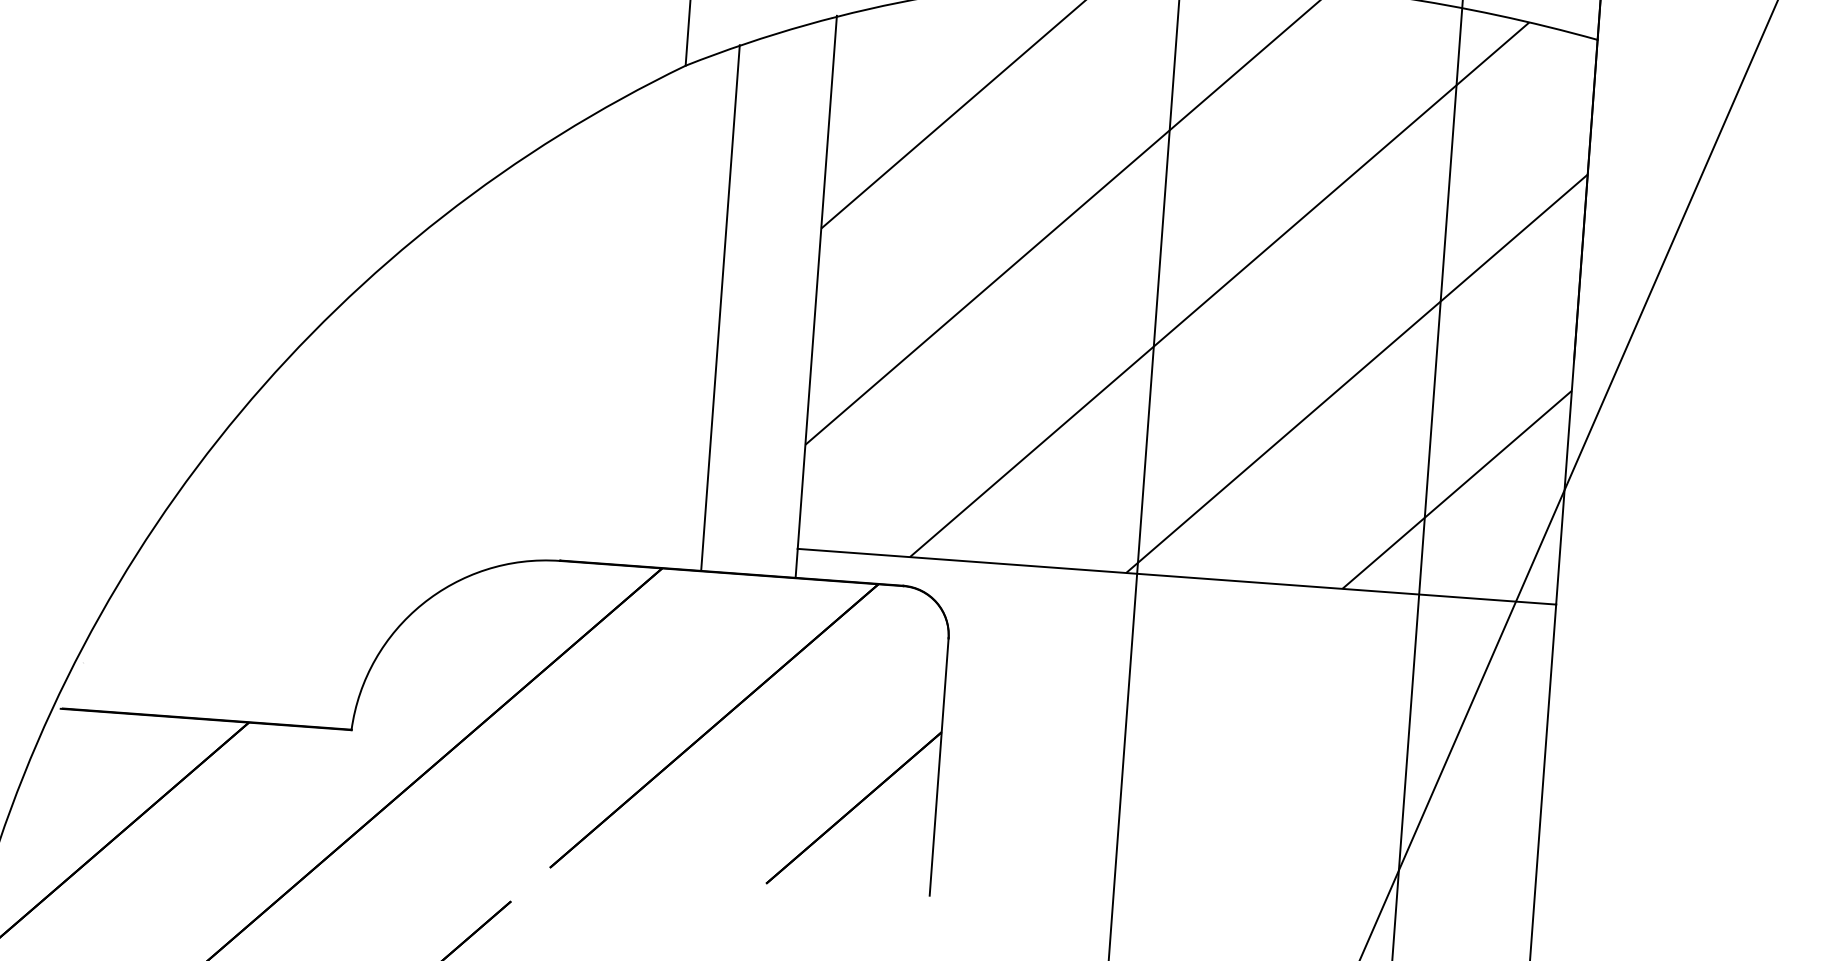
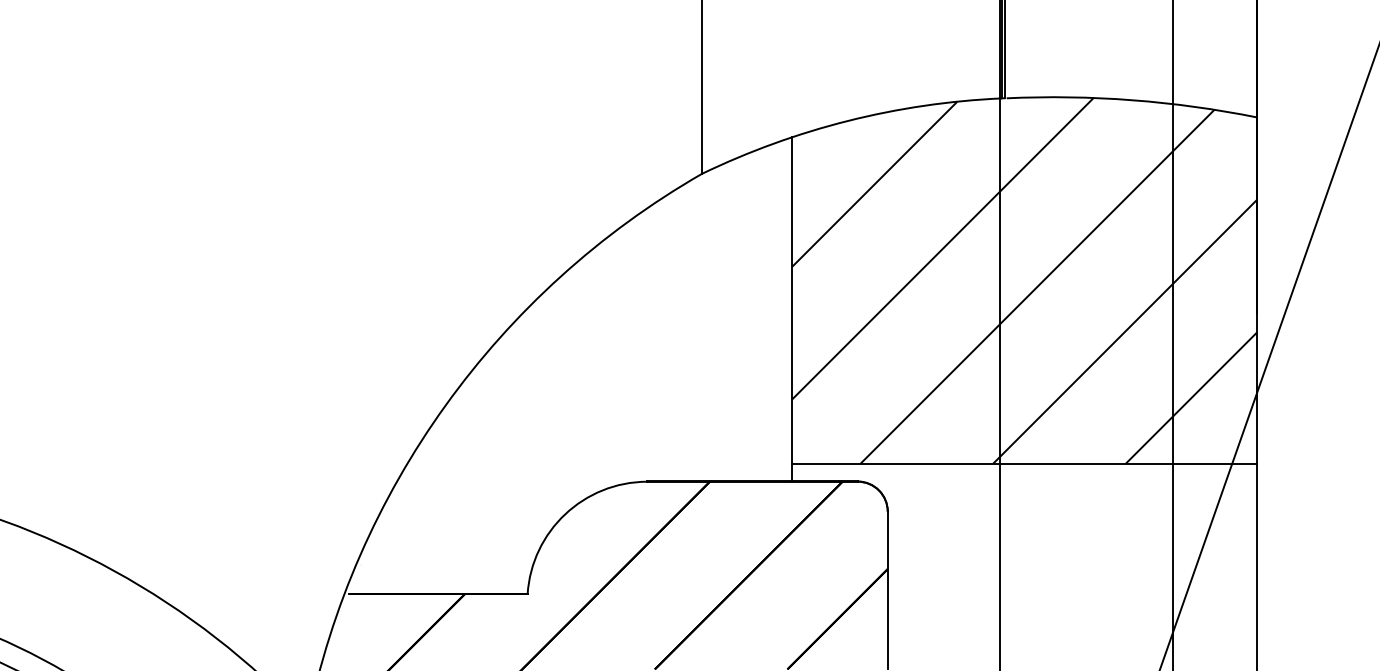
line: (719, 308) -> (733, 320), removed

